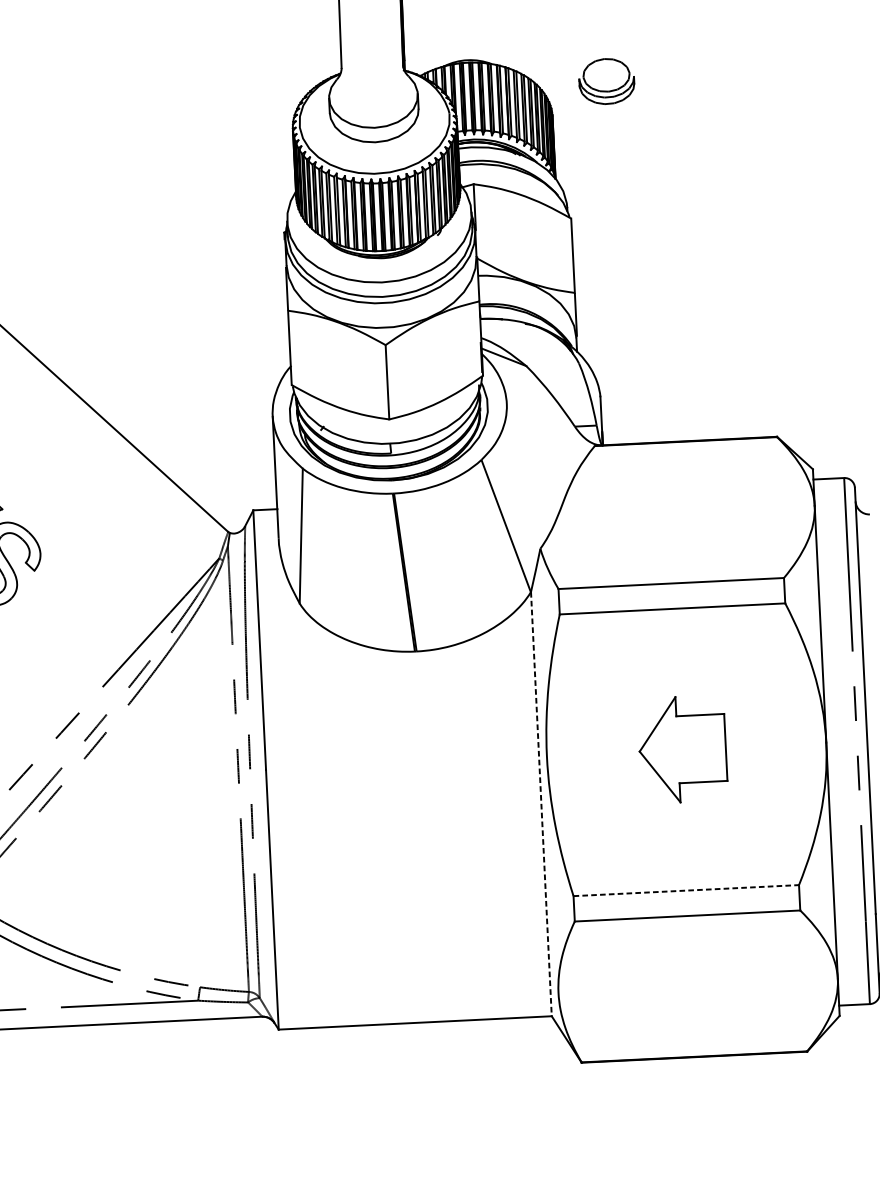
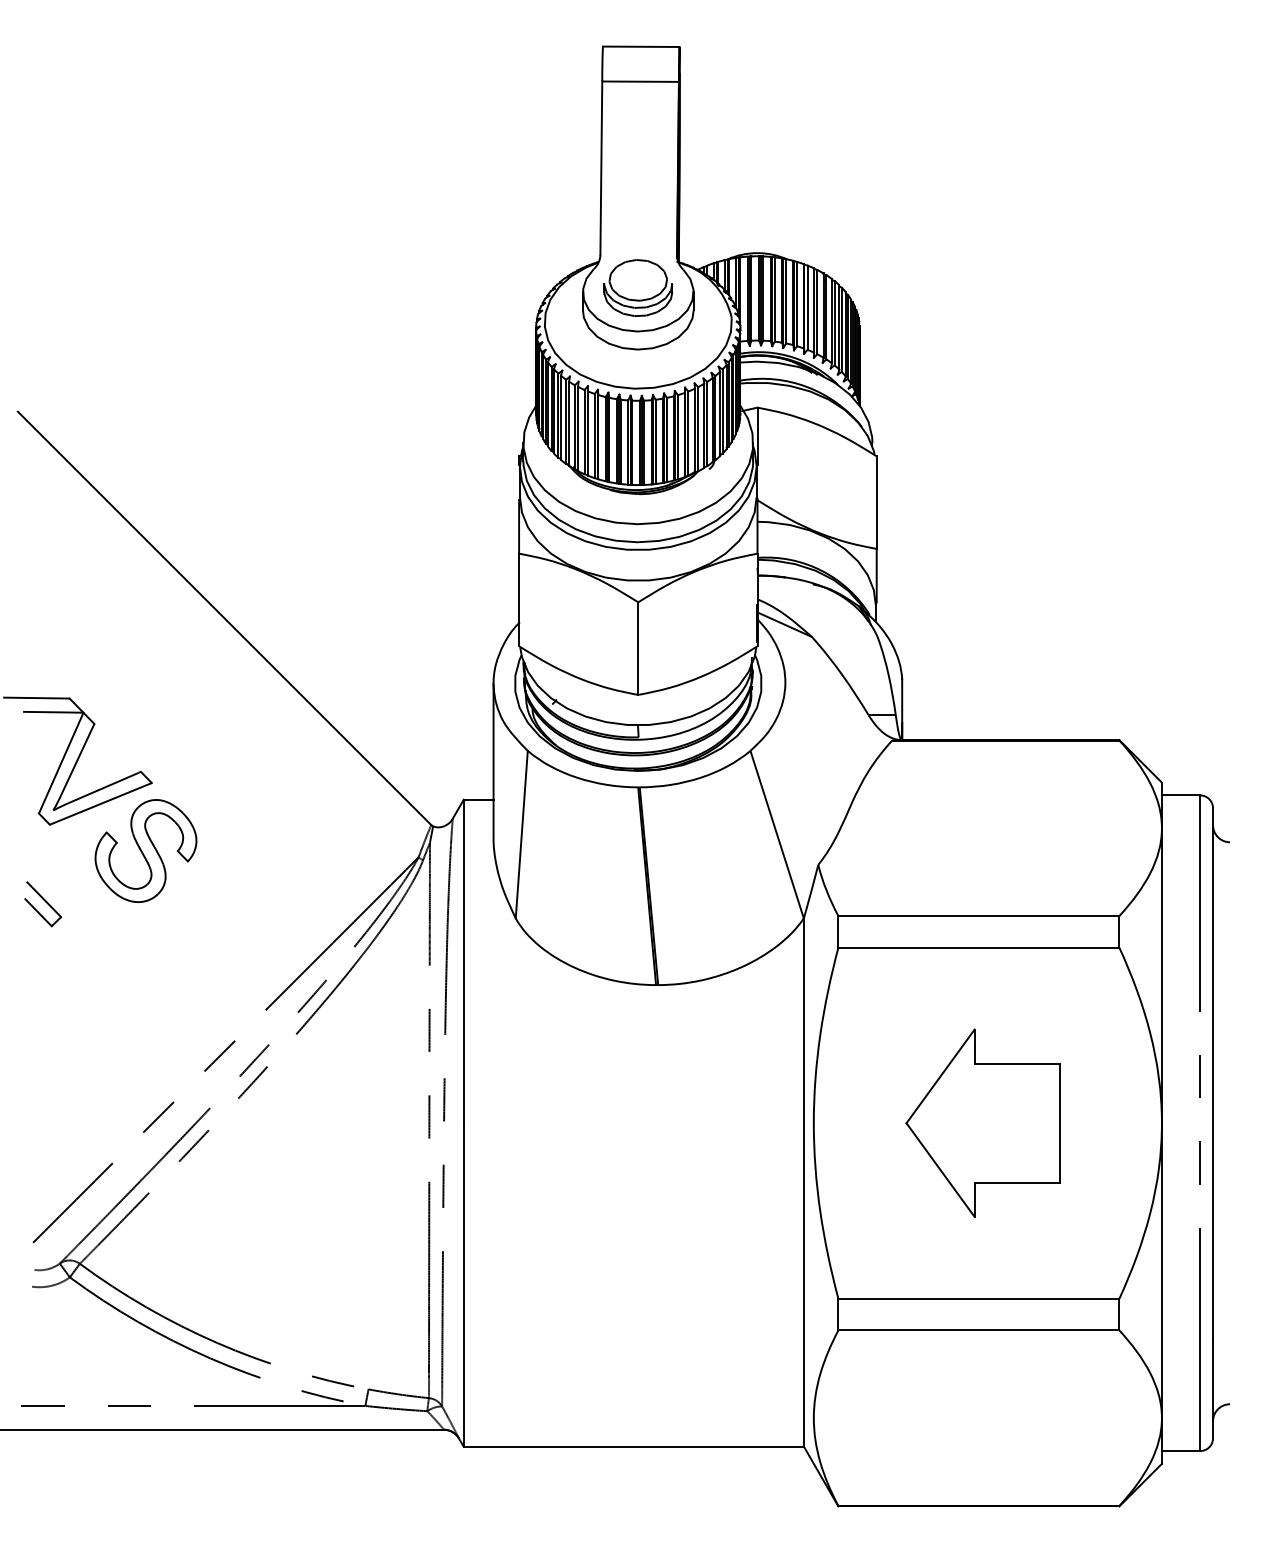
part: (606, 81) -> (638, 287), moved
part: (682, 749) -> (982, 1122), size x1.43
line: (541, 804) -> (804, 1182), dashed -> solid
line: (686, 890) -> (979, 1298), dashed -> solid

